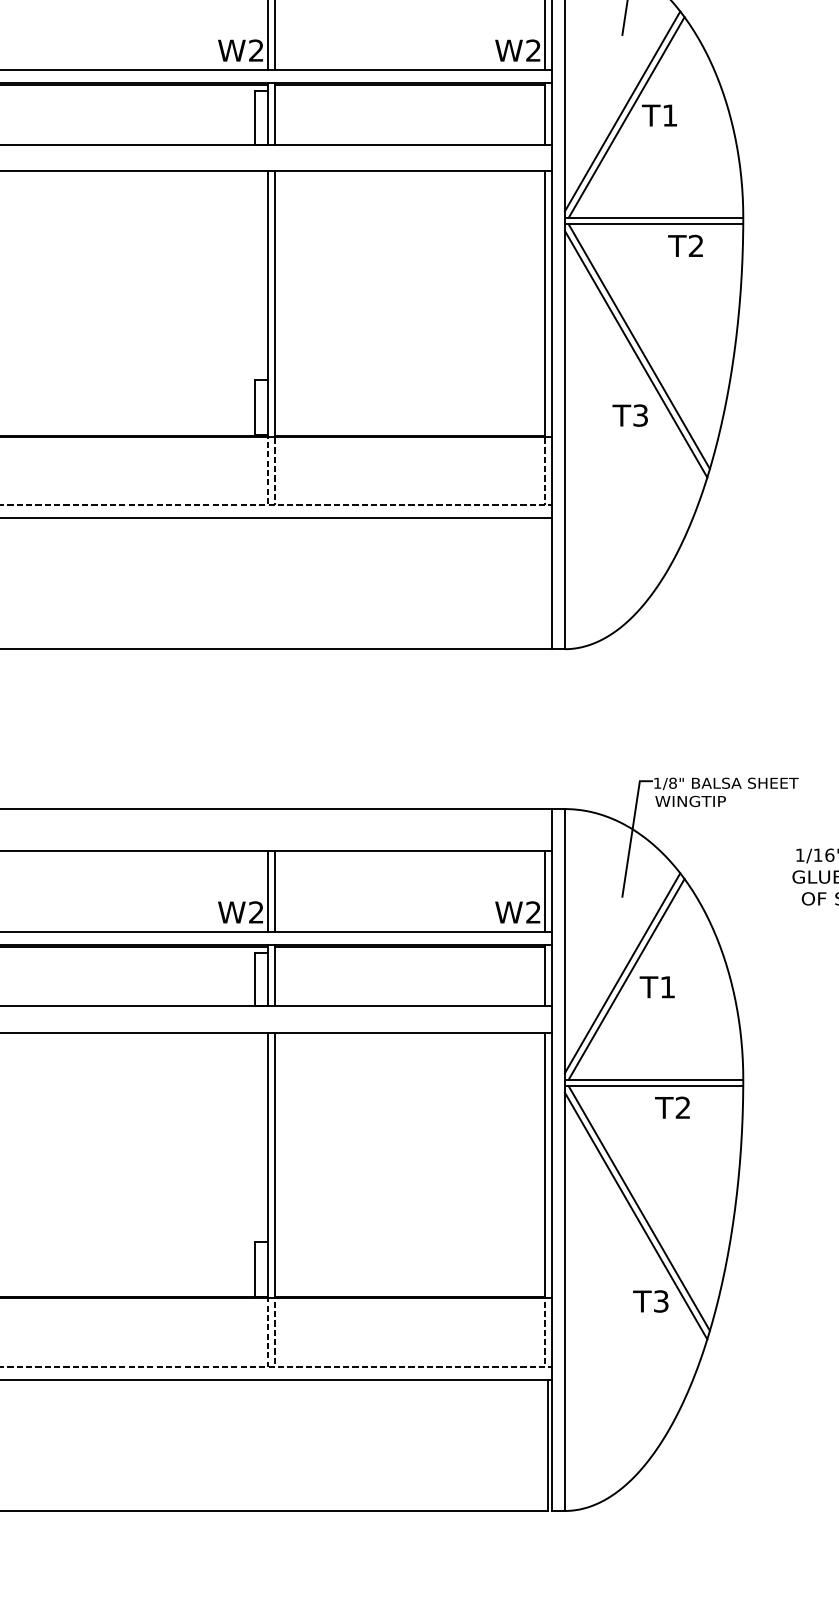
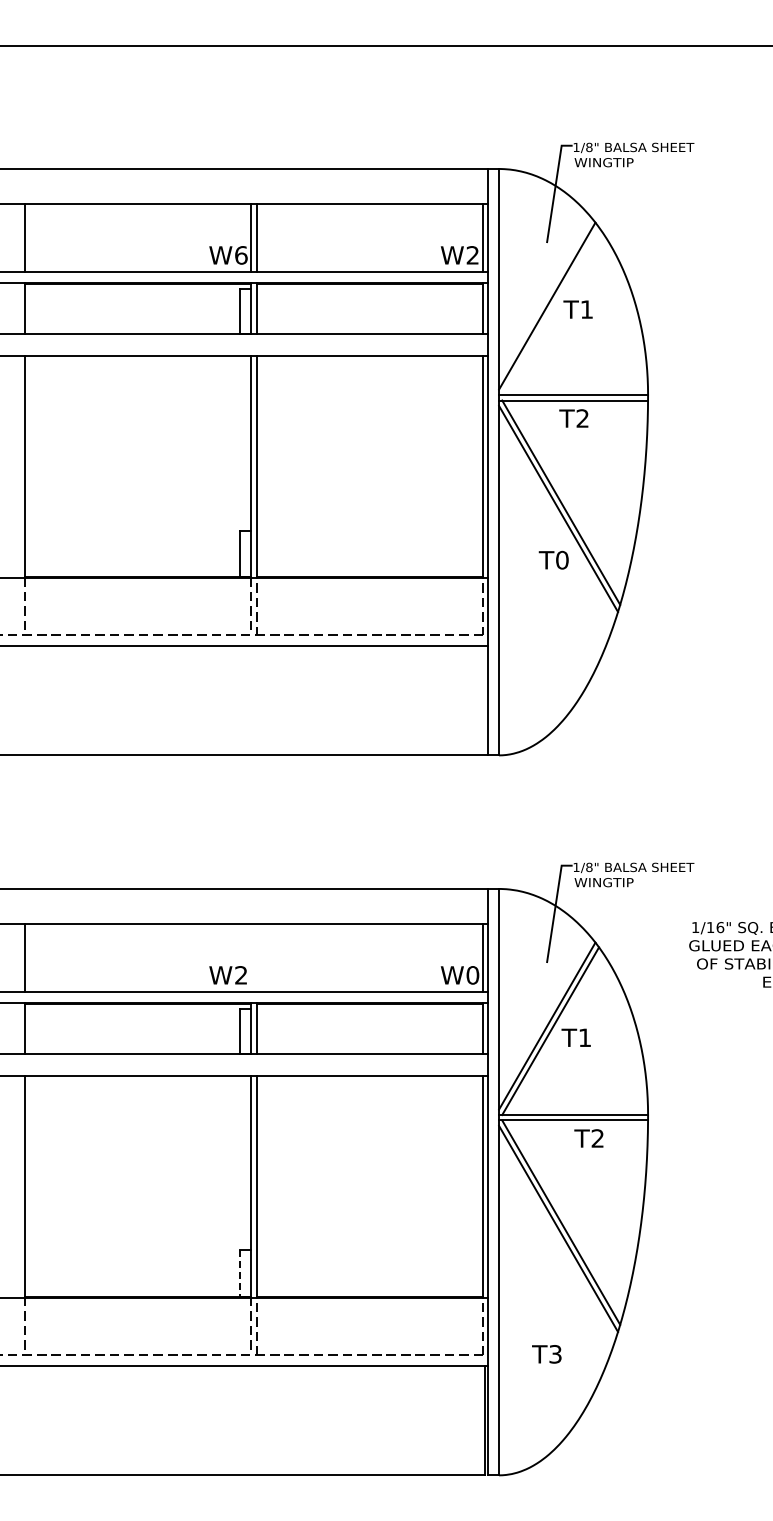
text: (256, 50) -> (241, 255), W2 -> W6
line: (626, 117) -> (550, 311), removed
text: (685, 245) -> (573, 418), moved
text: (640, 415) -> (562, 560), T3 -> T0
line: (268, 891) -> (251, 957), removed
line: (274, 891) -> (256, 957), removed
text: (533, 912) -> (472, 975), W2 -> W0
line: (255, 1270) -> (240, 1274), solid -> dashed
text: (650, 1301) -> (546, 1354), moved

